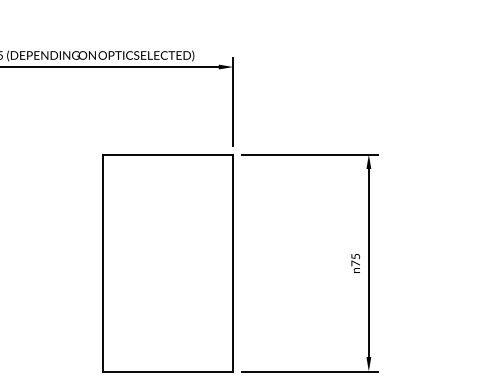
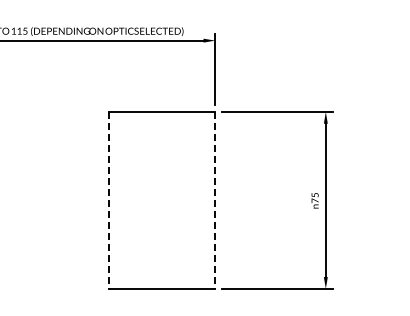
line: (103, 263) -> (109, 200), solid -> dashed
line: (233, 263) -> (215, 200), solid -> dashed

